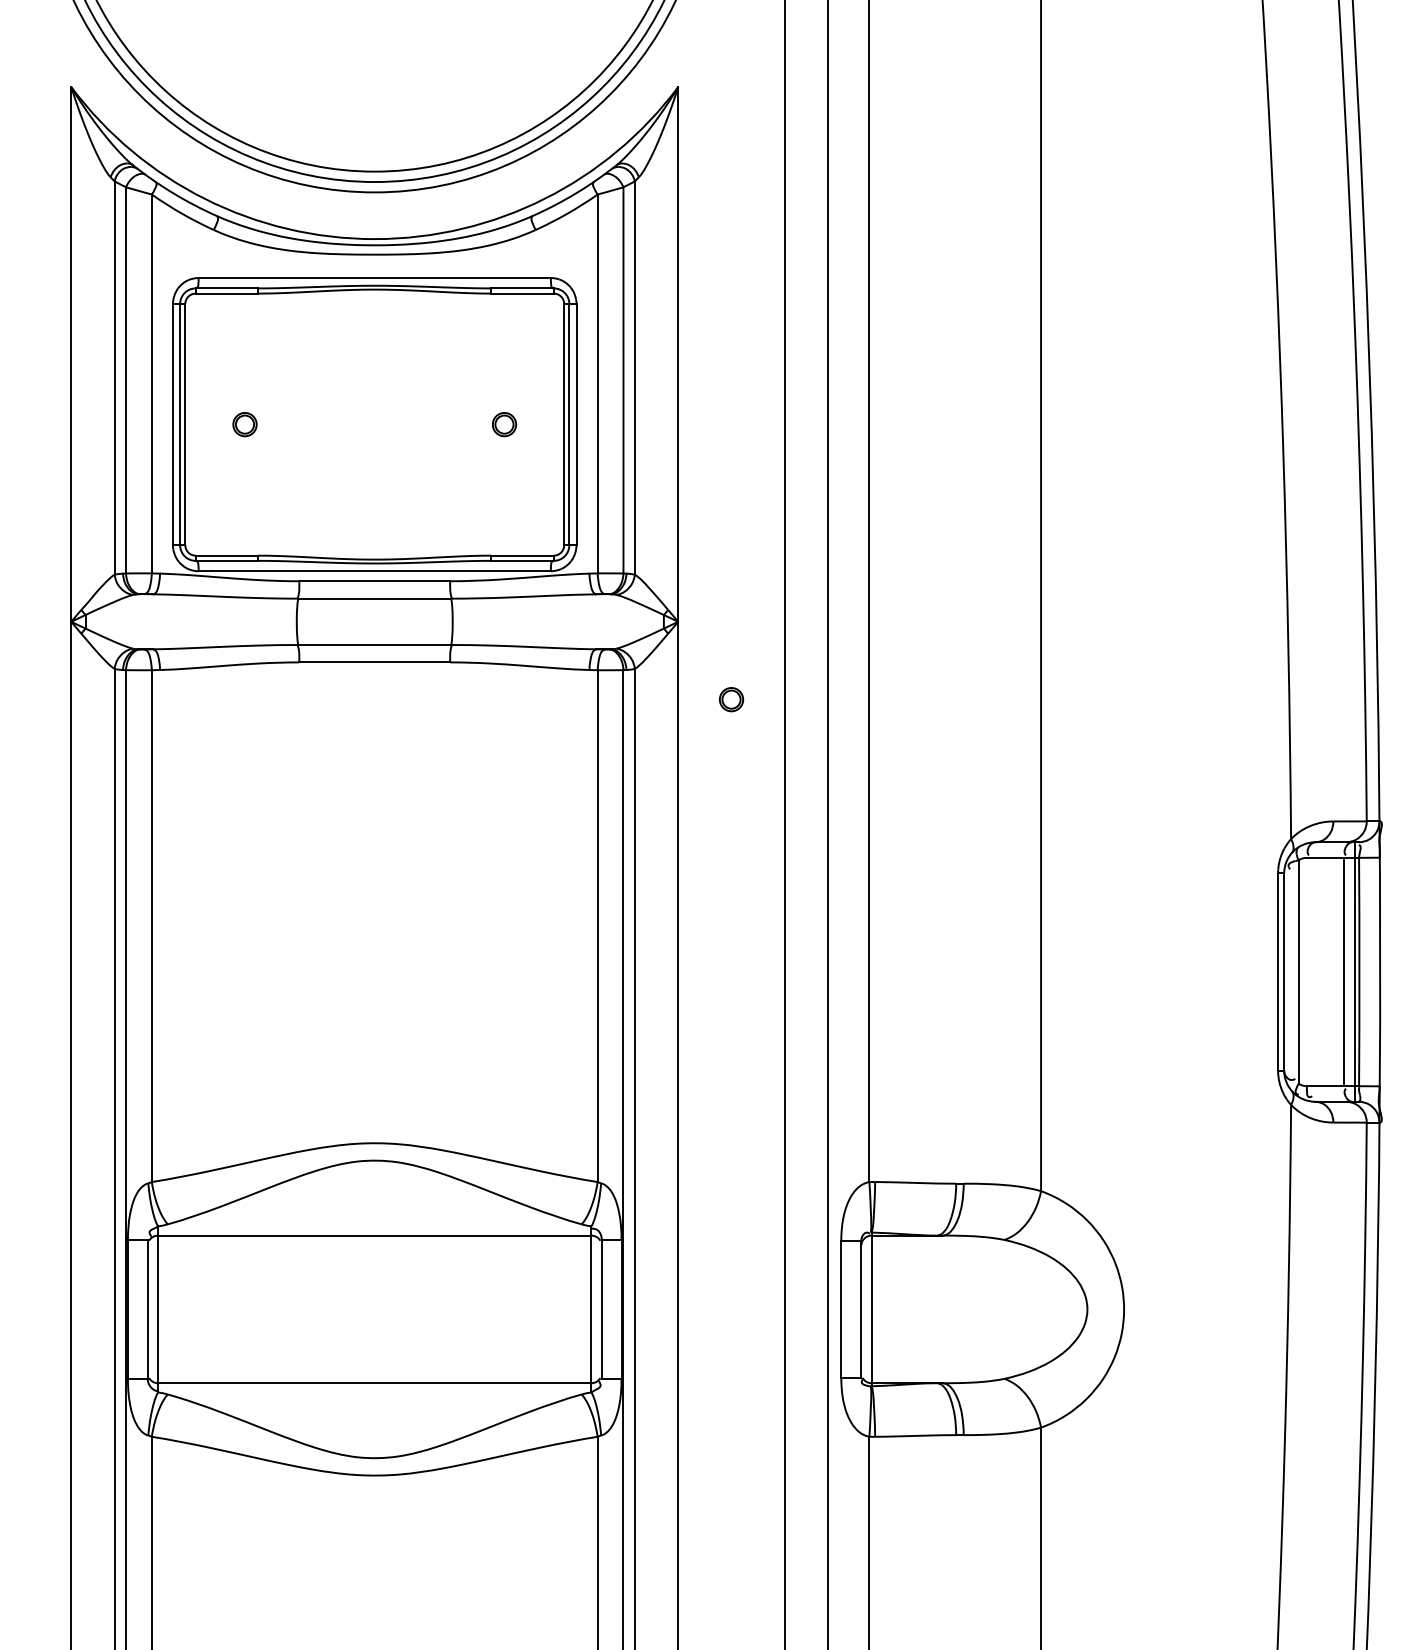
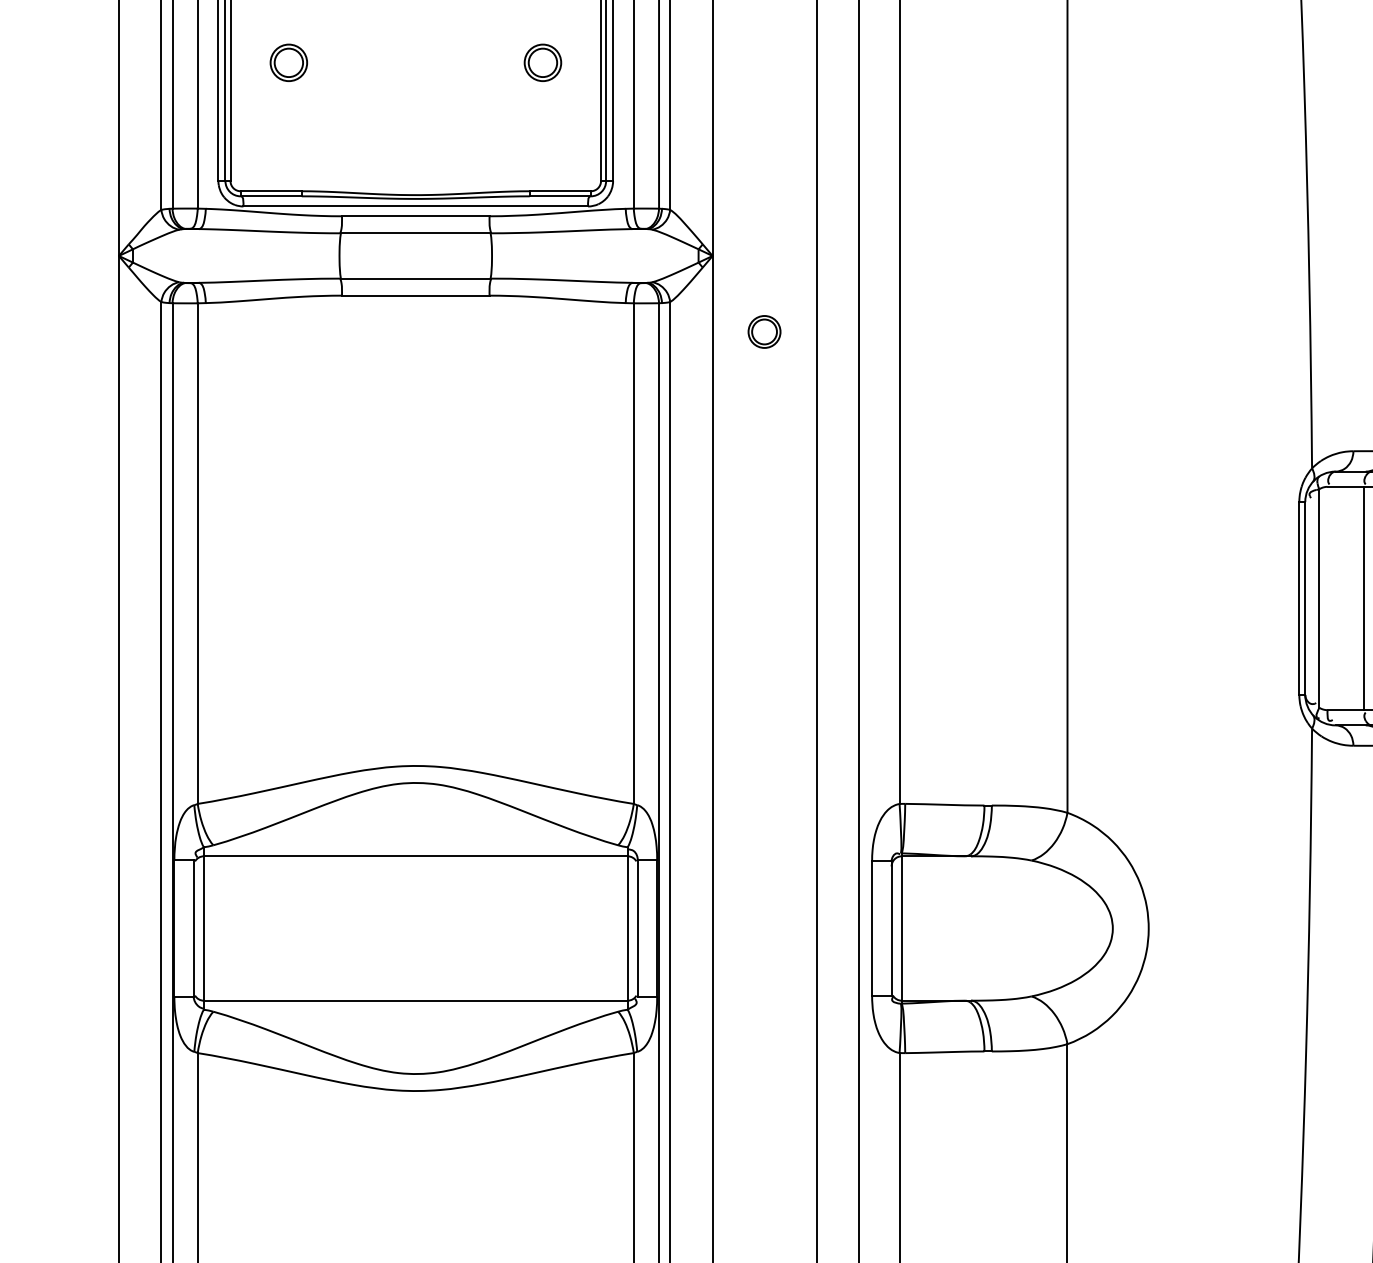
part: (244, 424) -> (288, 62), size x1.6
part: (503, 424) -> (541, 62), size x1.6
part: (731, 699) -> (764, 331), size x1.4

